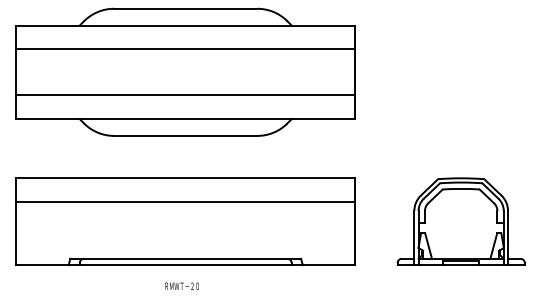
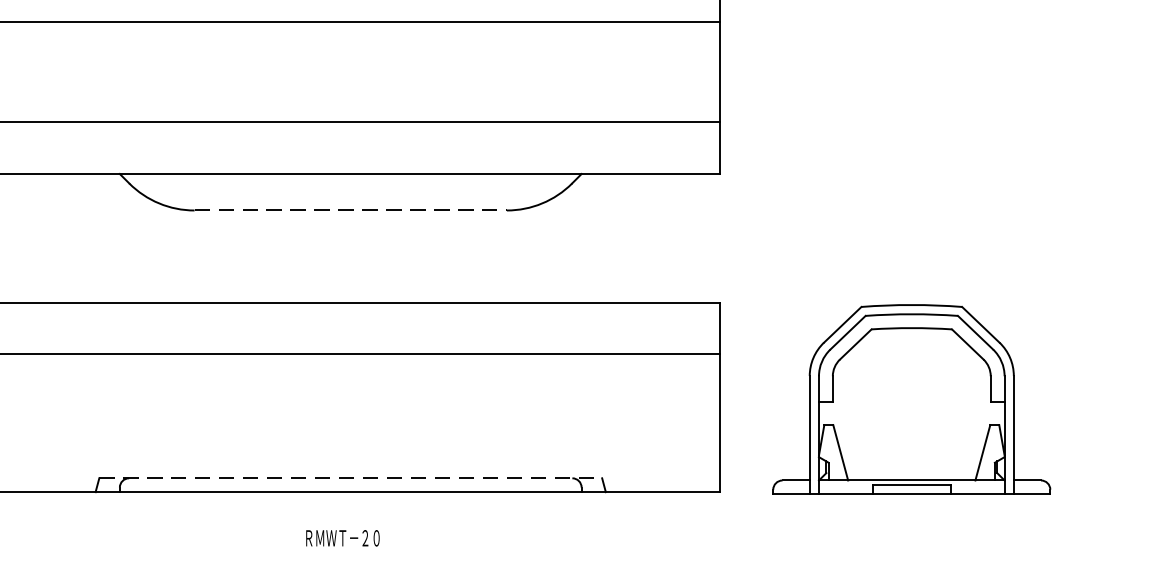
line: (185, 135) -> (350, 209), solid -> dashed
part: (460, 221) -> (910, 399), moved
line: (186, 258) -> (352, 477), solid -> dashed

